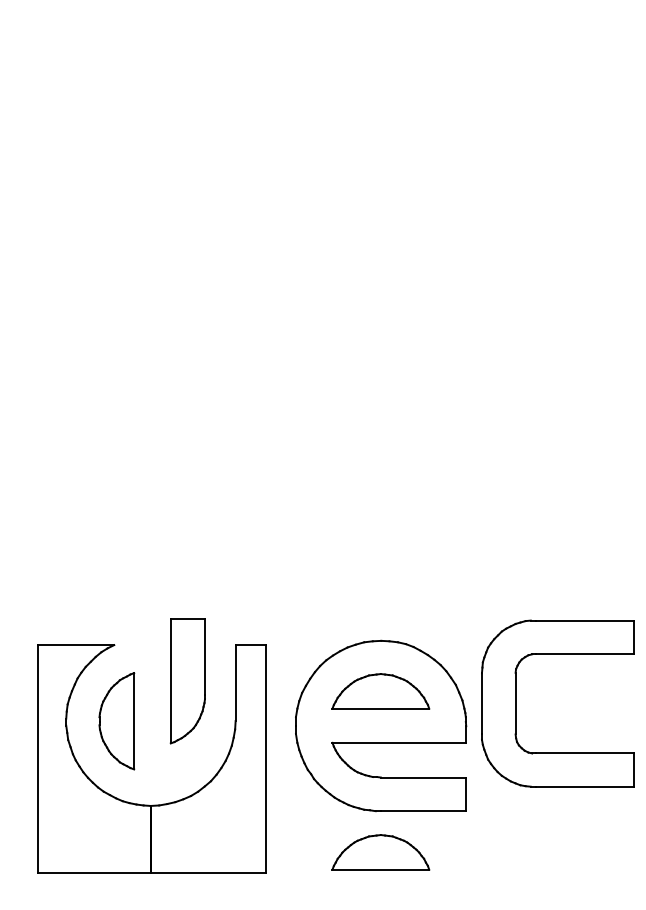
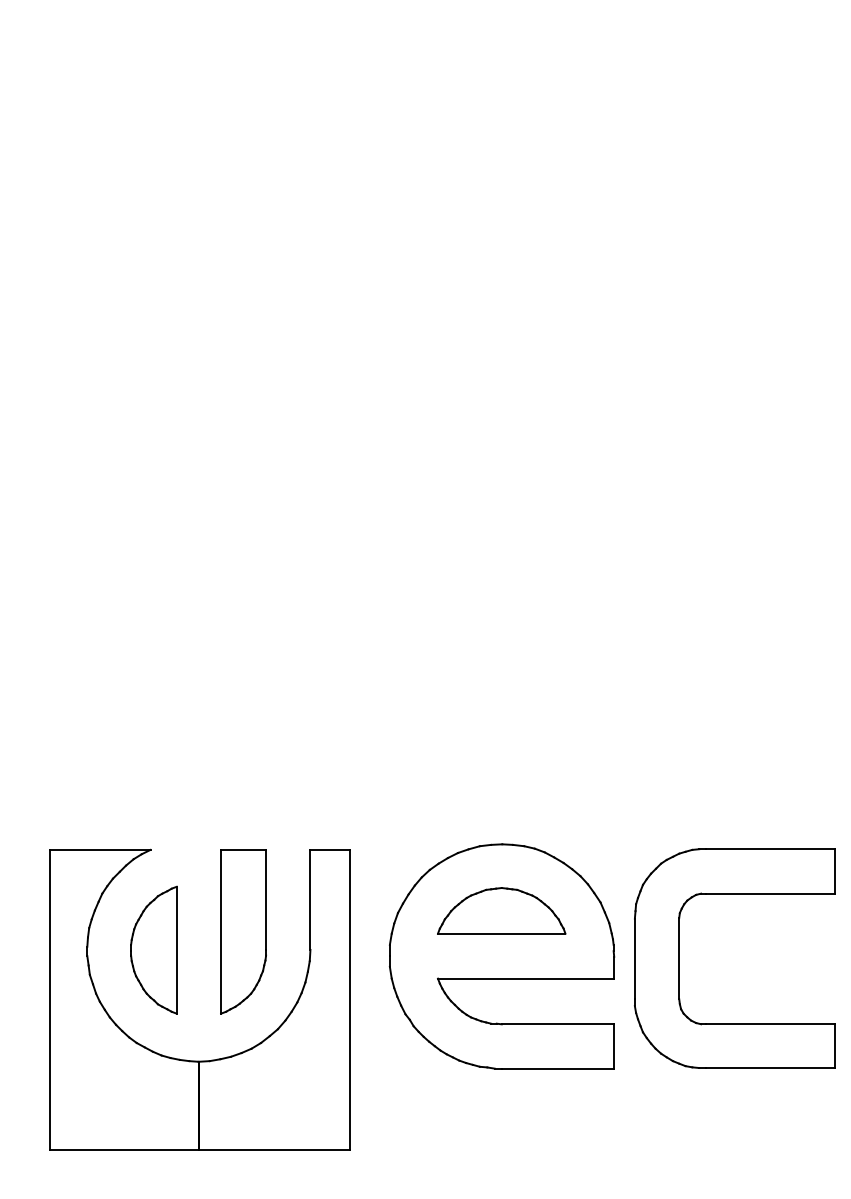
part: (187, 681) -> (243, 932), moved
part: (516, 703) -> (680, 958), moved
part: (380, 852) -> (501, 1123), removed

